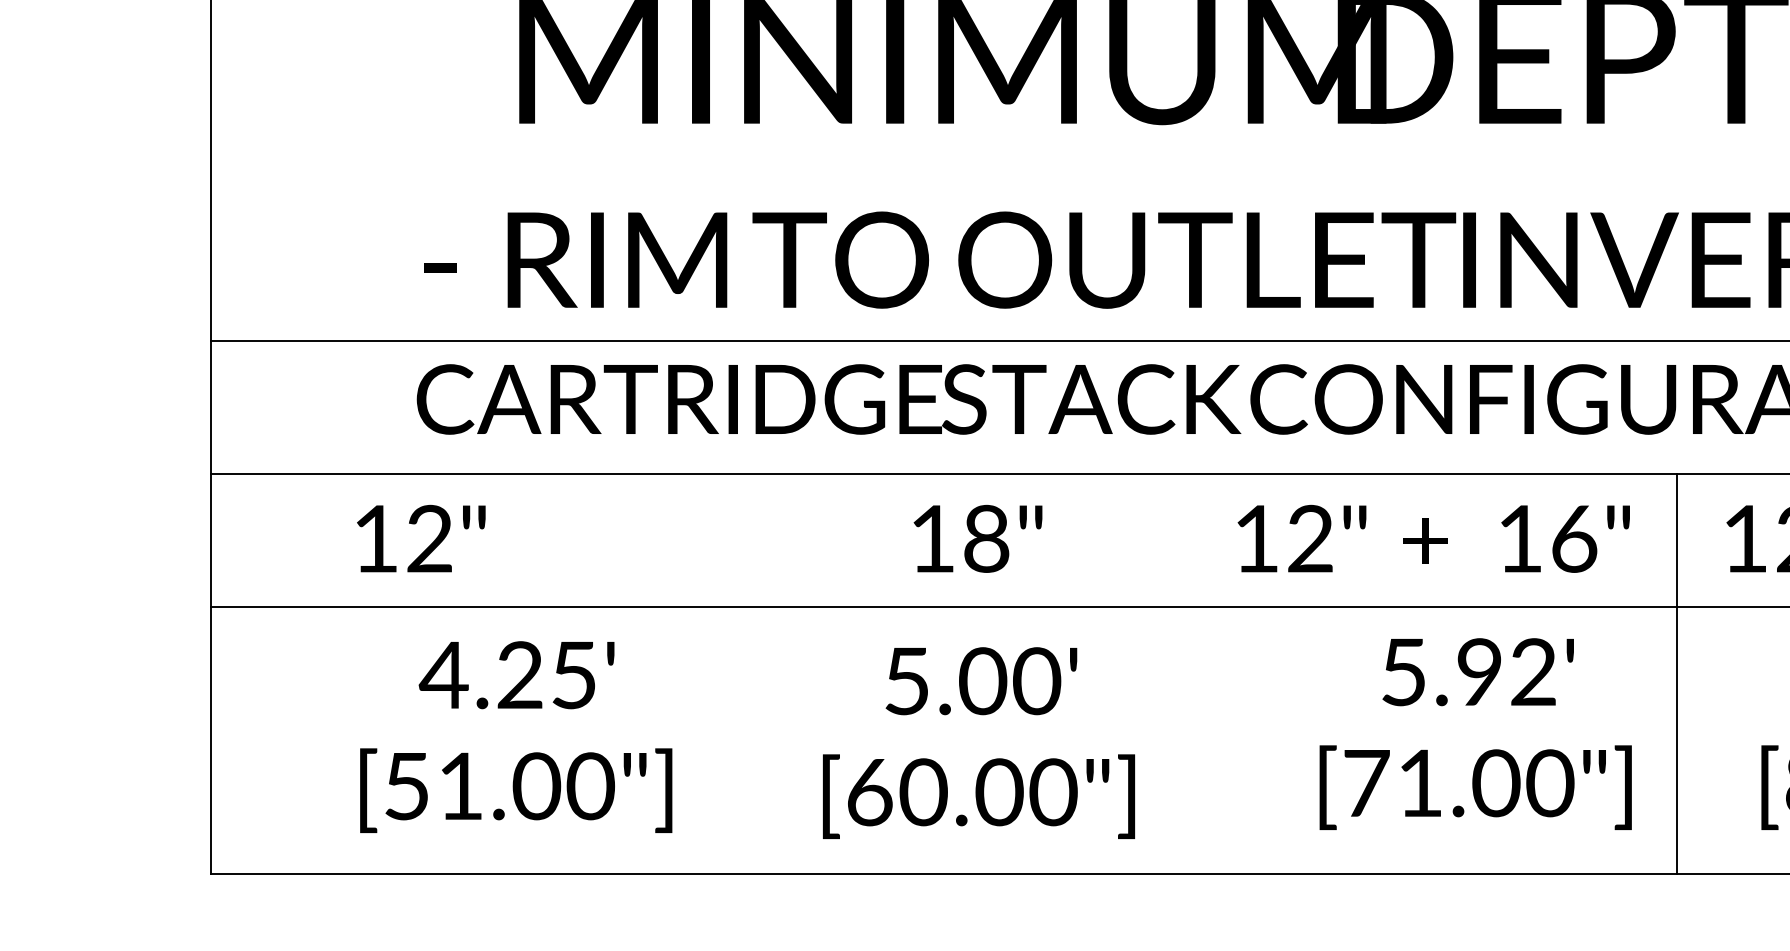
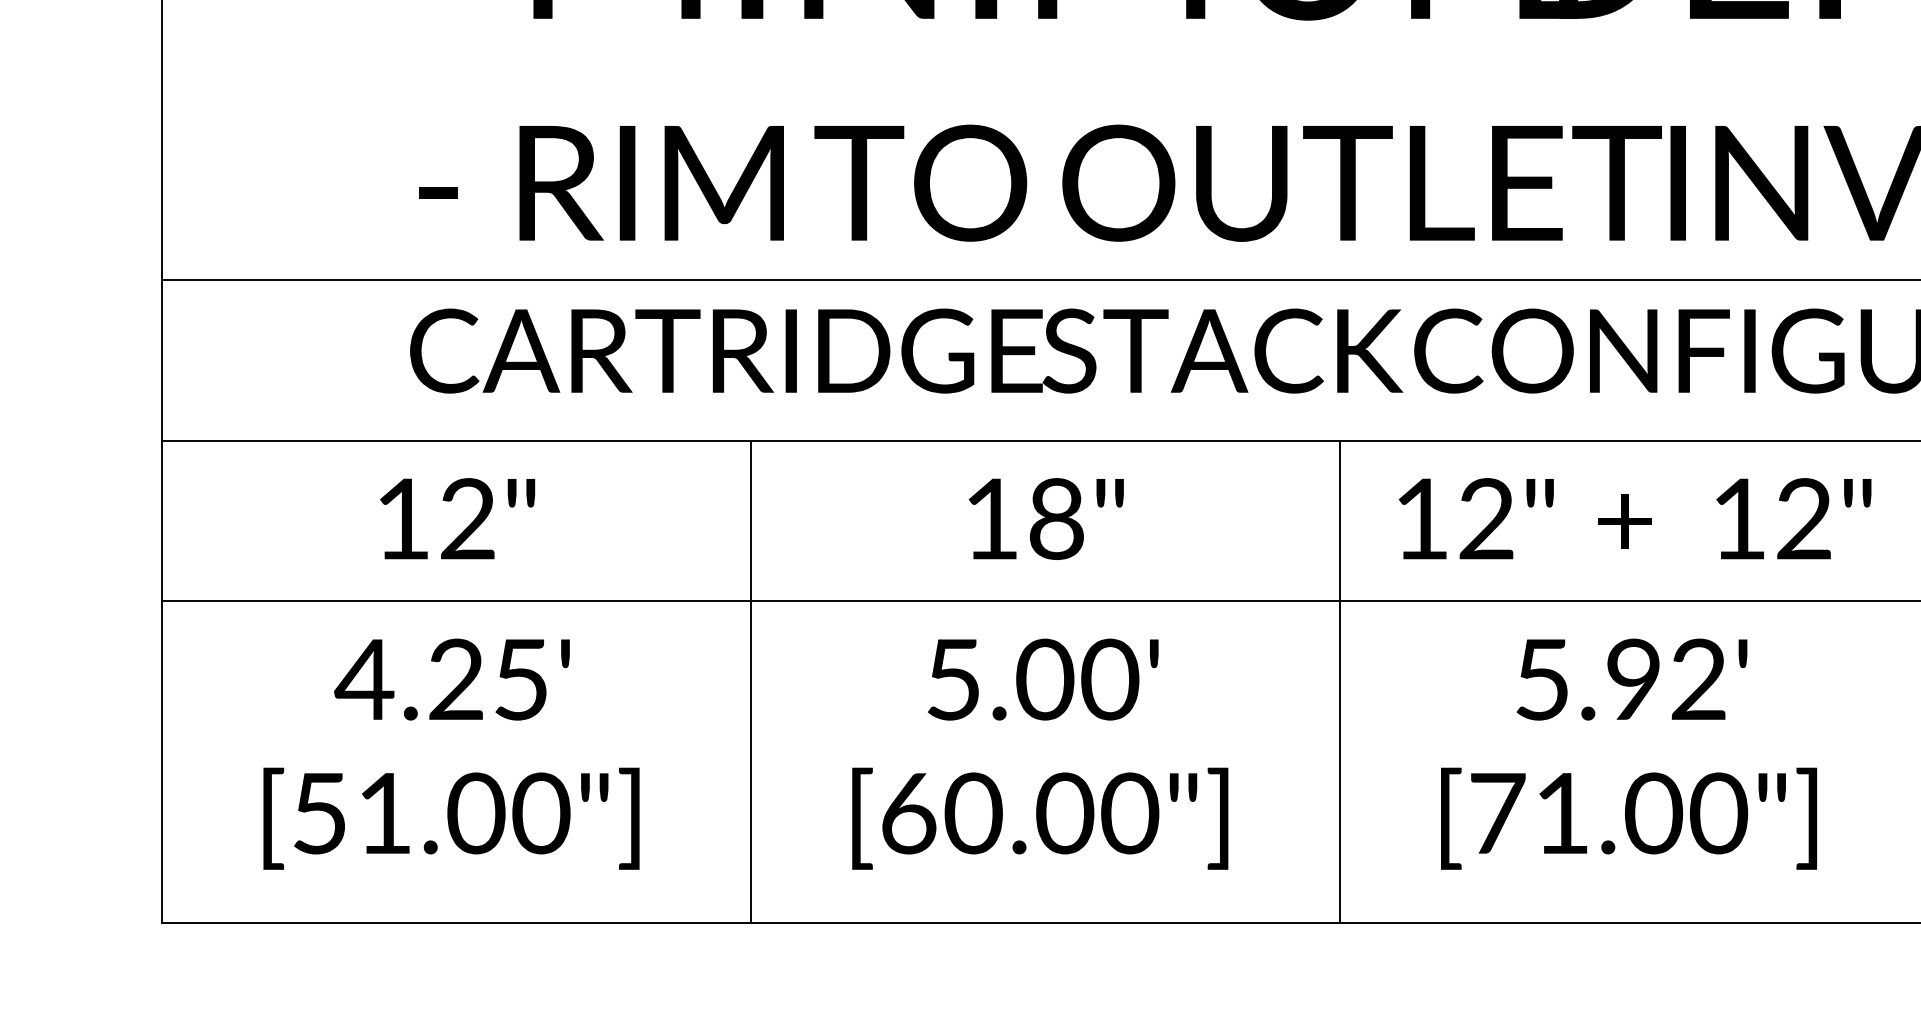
text: (421, 538) -> (457, 518), moved
text: (977, 538) -> (1045, 518), moved
text: (1574, 538) -> (1804, 518), 16" -> 12"
line: (699, 673) -> (750, 681), added
line: (1188, 673) -> (1339, 681), added
text: (1475, 733) -> (1628, 753), moved
text: (516, 736) -> (451, 753), moved
text: (978, 742) -> (1039, 753), moved

